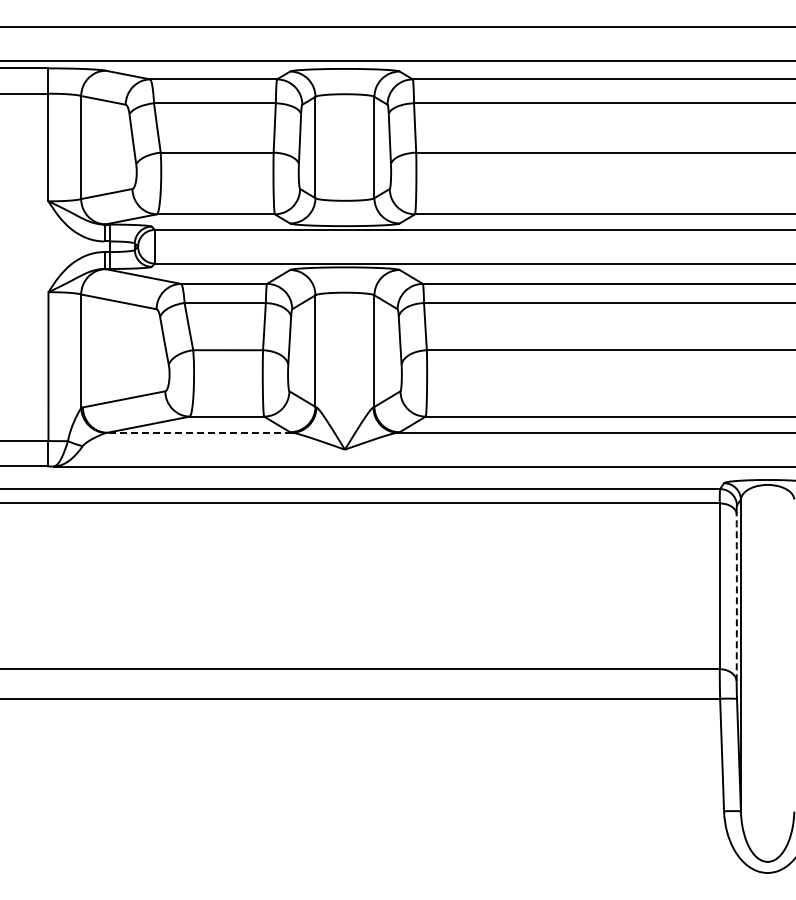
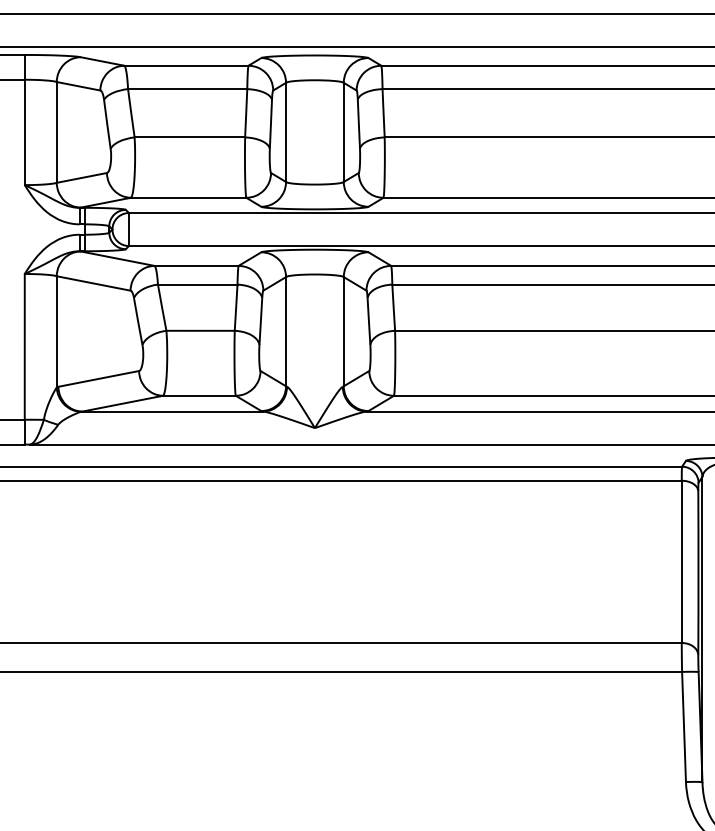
line: (199, 432) -> (172, 411), dashed -> solid
arc: (736, 597) -> (698, 572), dashed -> solid

